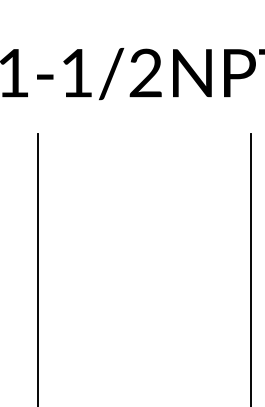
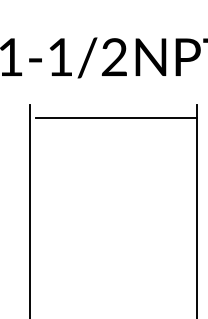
line: (148, 150) -> (116, 117), added

